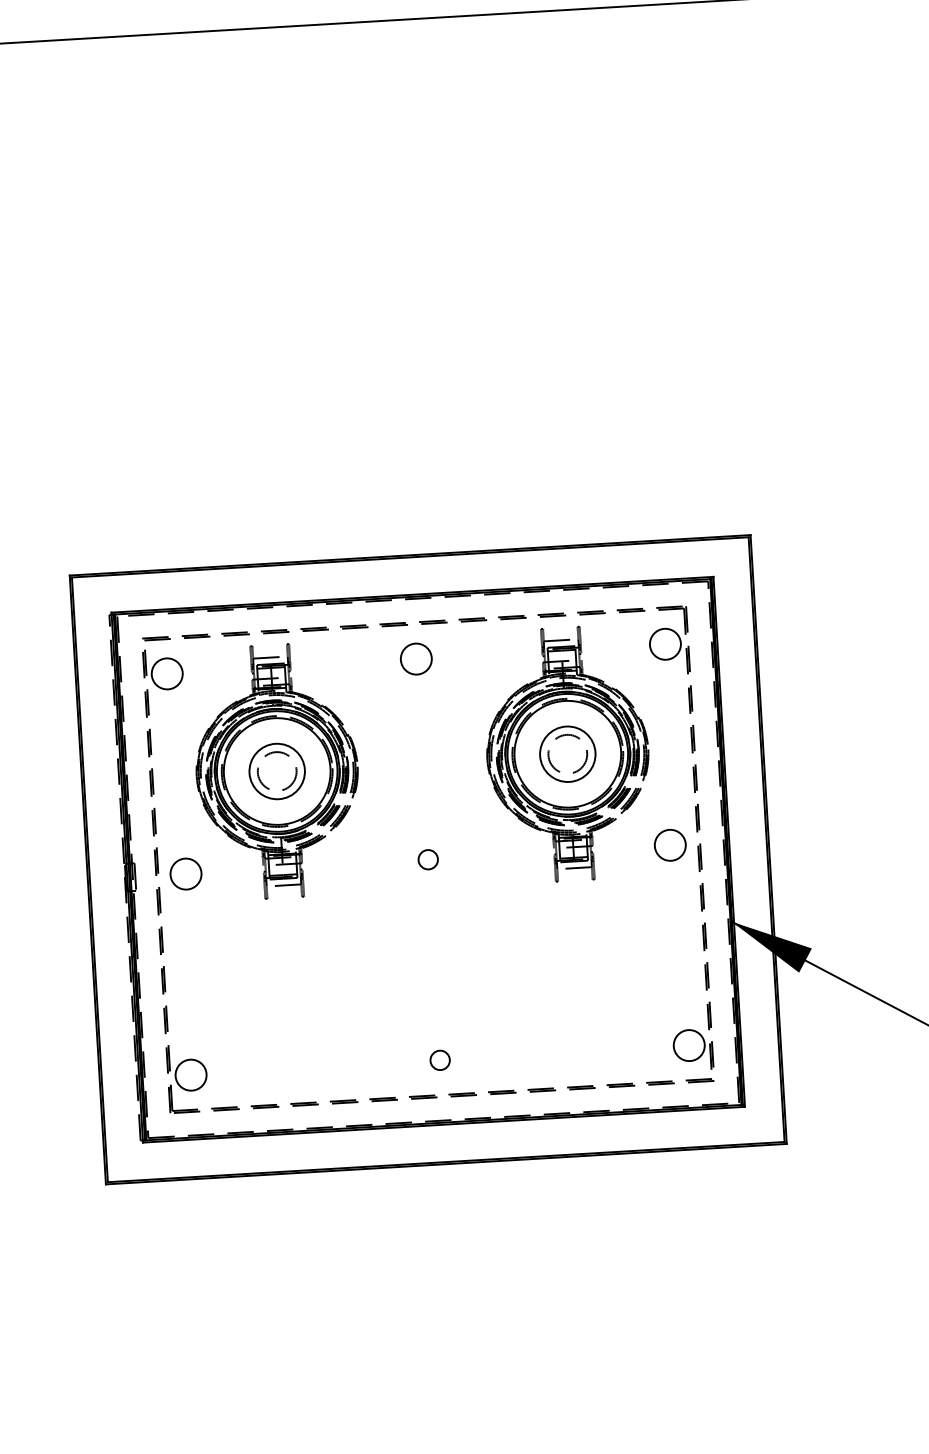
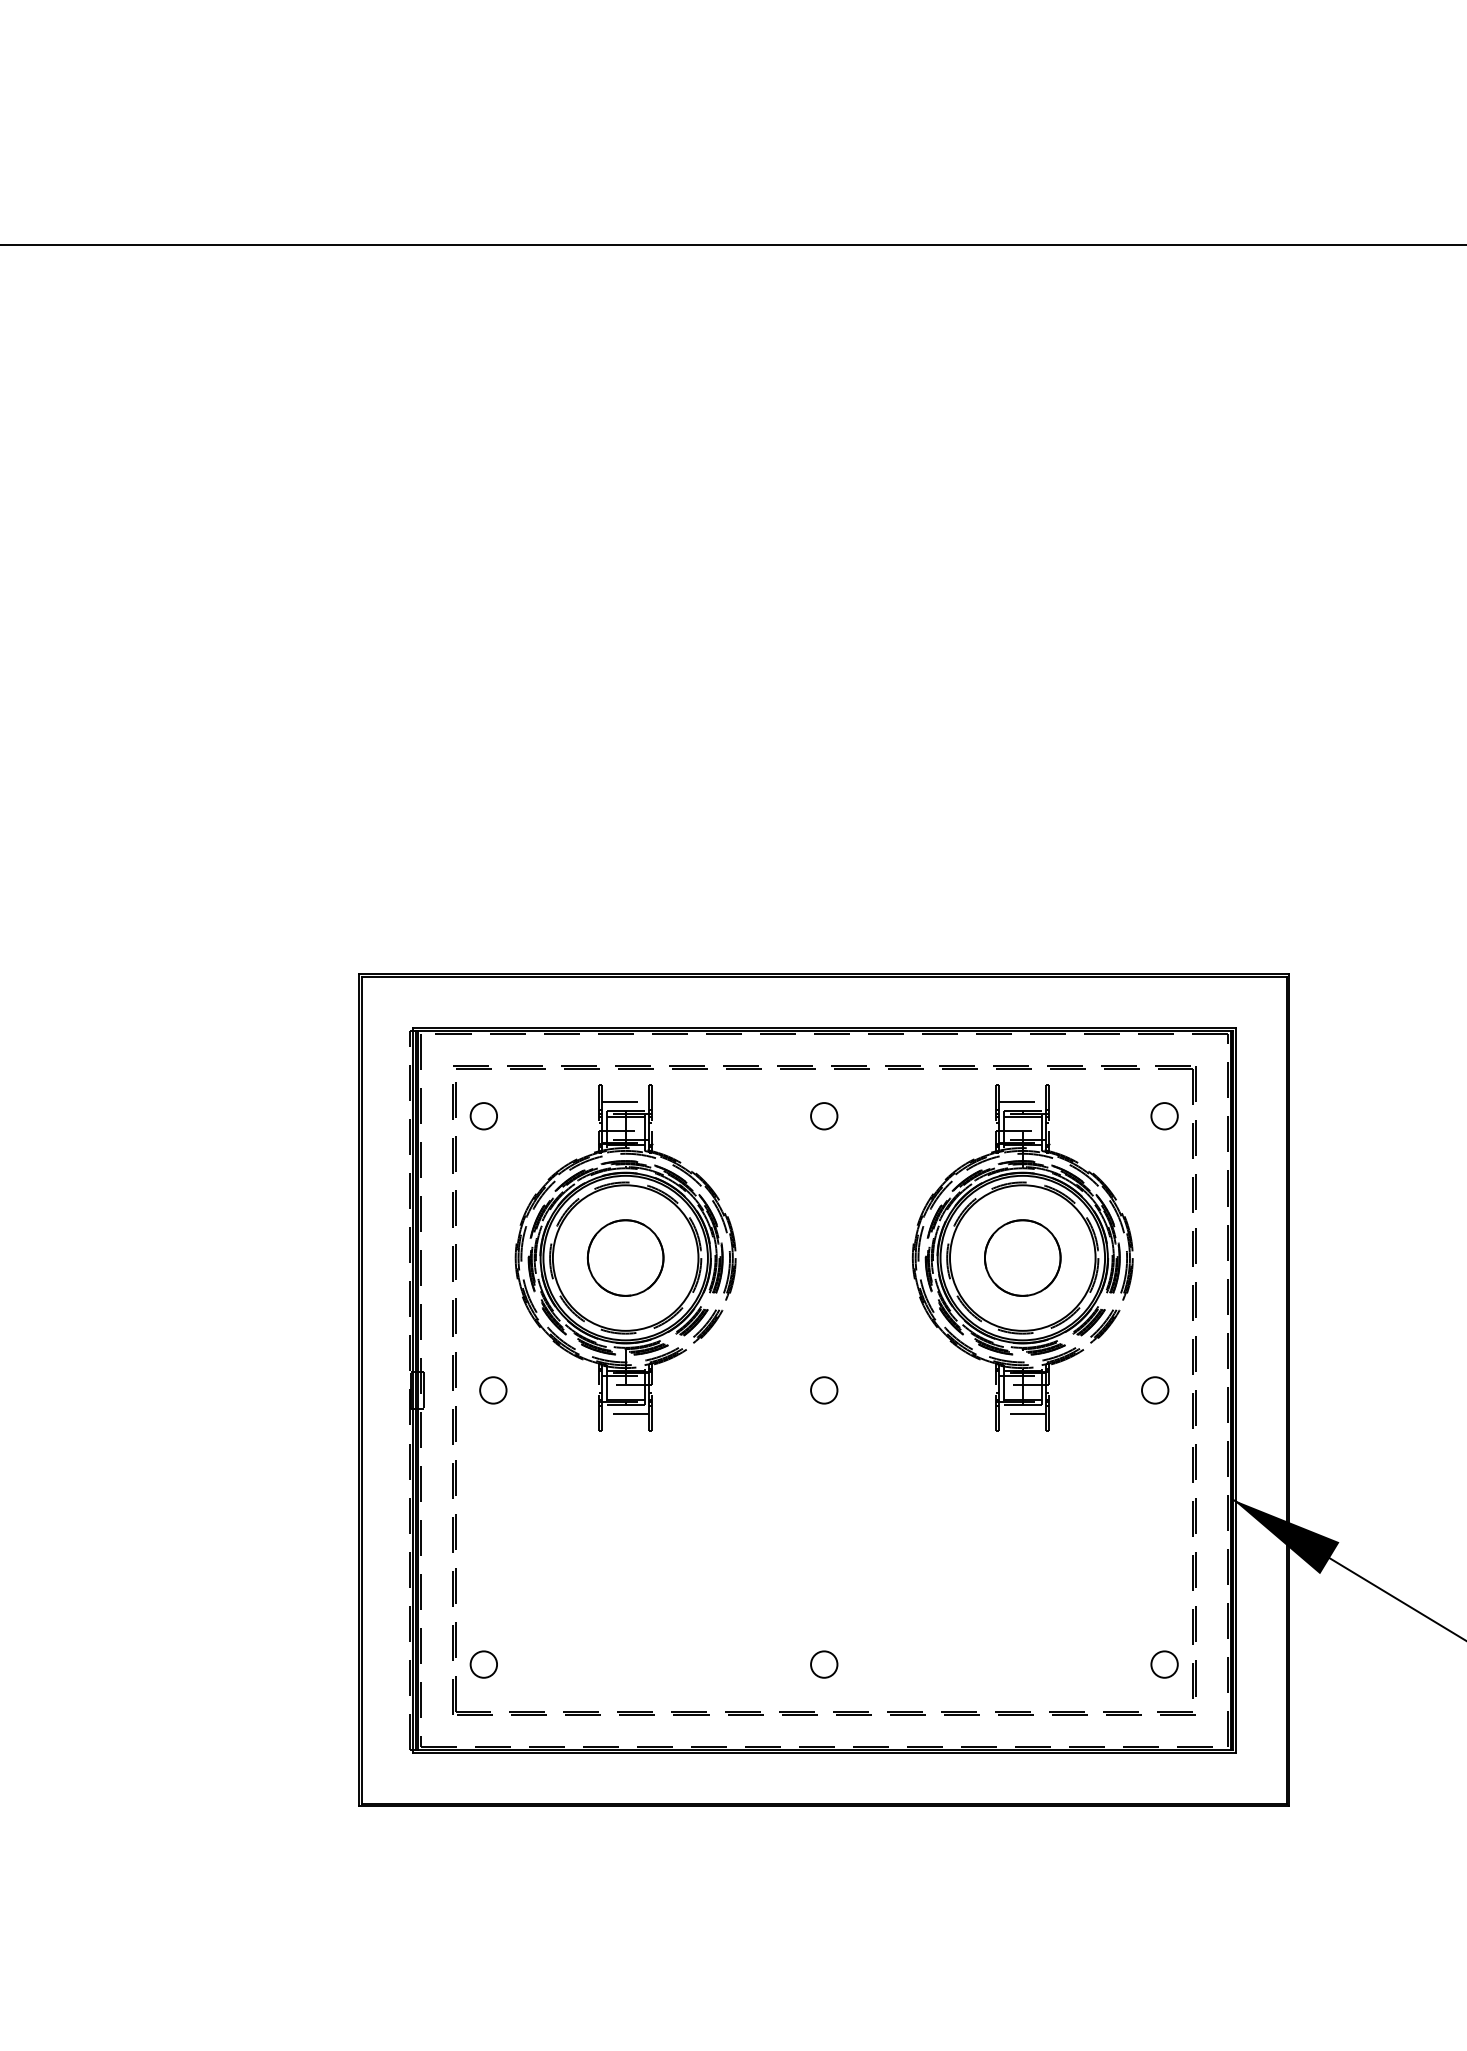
circle: (665, 644) -> (1164, 1116), size x0.62
circle: (416, 659) -> (824, 1116), size x0.62
circle: (166, 674) -> (483, 1116), size x0.62
circle: (567, 753) -> (1022, 1257), size x1.43
circle: (277, 771) -> (625, 1257), size x1.43
circle: (670, 845) -> (1155, 1390), size x0.62
circle: (186, 874) -> (493, 1390), size x0.62
circle: (689, 1045) -> (1164, 1664), size x0.62
circle: (190, 1075) -> (483, 1664), size x0.62

